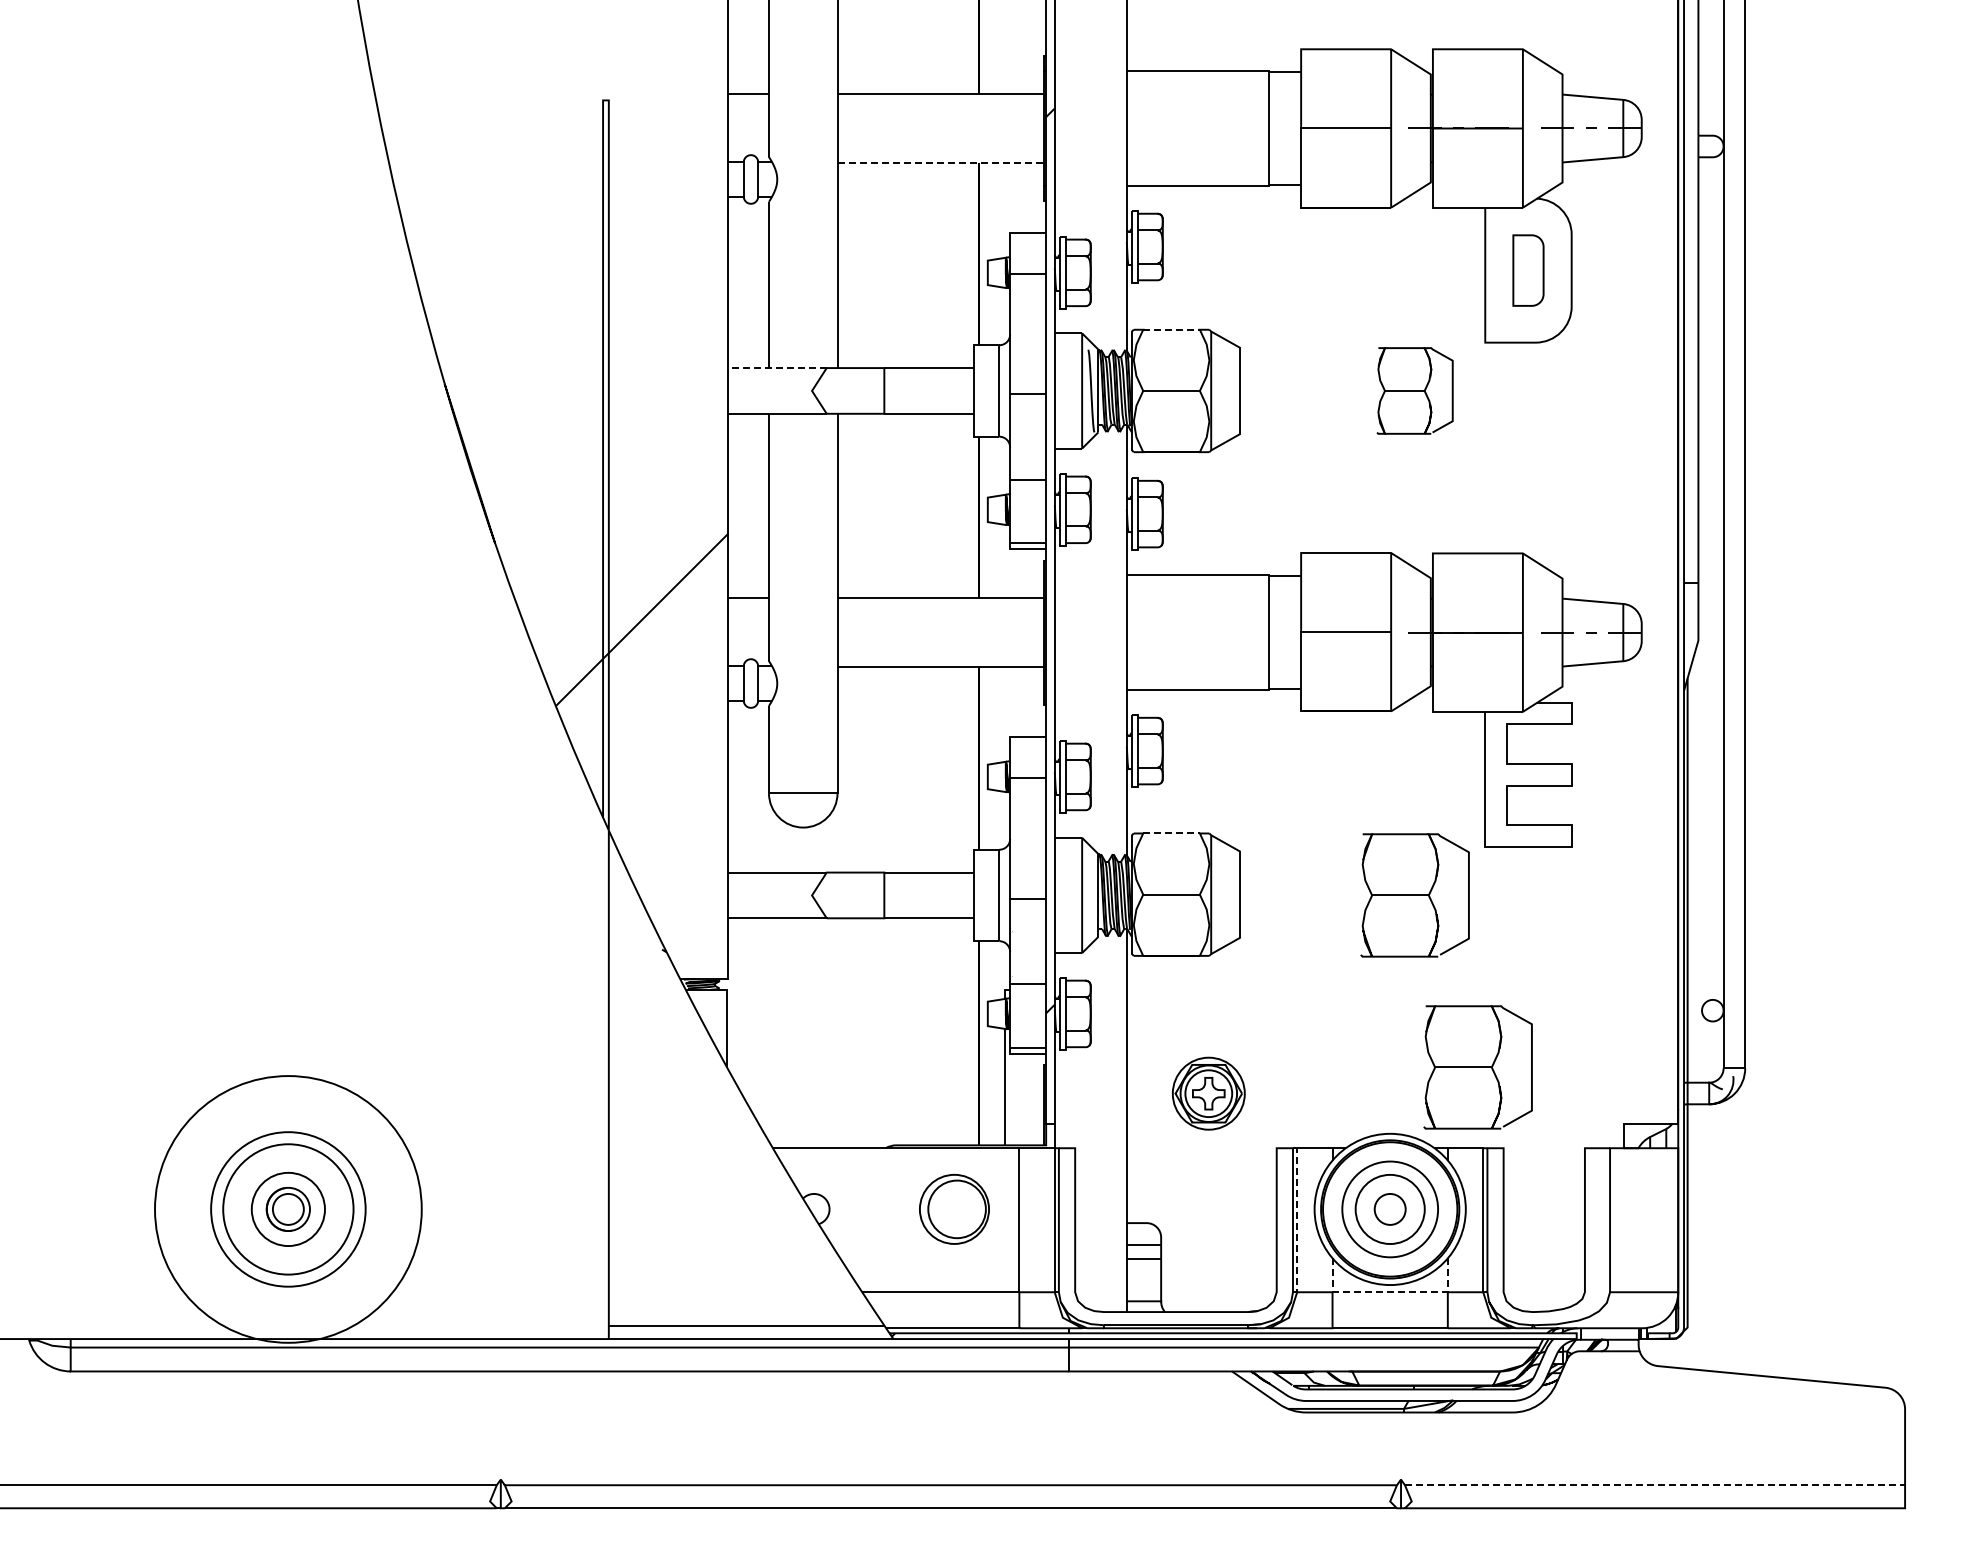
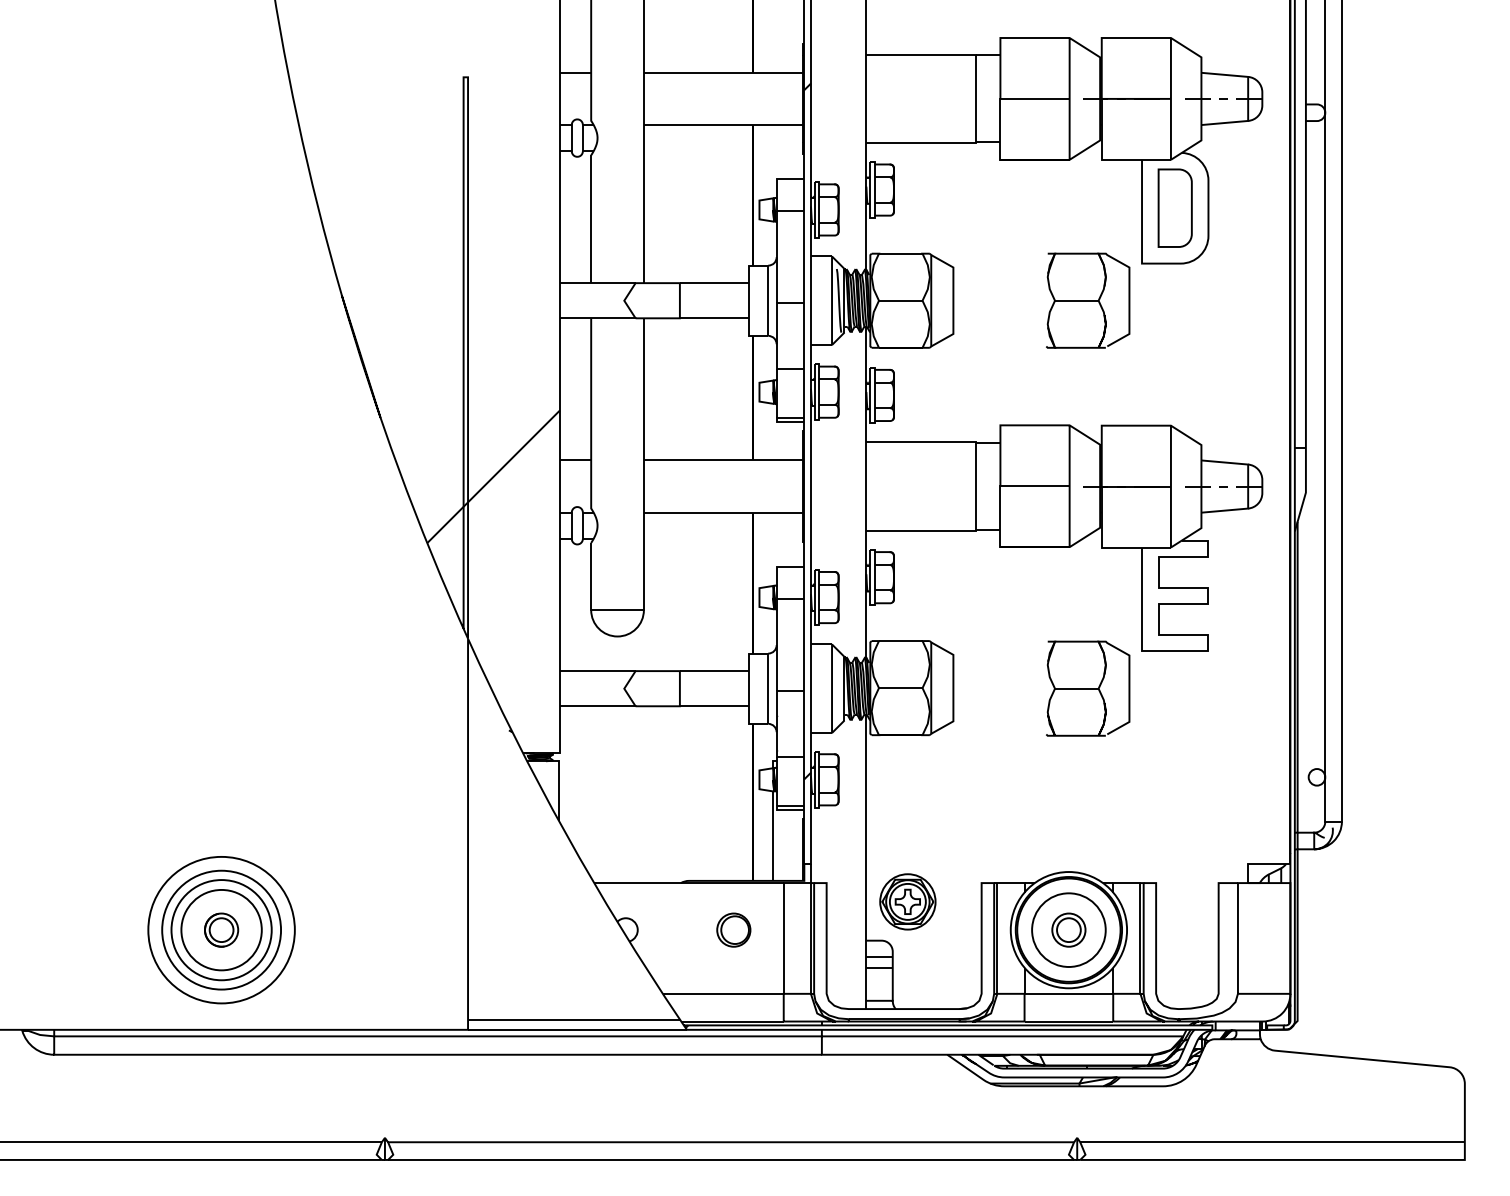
line: (941, 162) -> (723, 125), dashed -> solid
part: (1528, 270) -> (1175, 208), size x1.43
line: (1172, 329) -> (901, 253), dashed -> solid
line: (777, 368) -> (597, 283), dashed -> solid
part: (1414, 390) -> (1087, 300), size x1.43
line: (1172, 833) -> (901, 641), dashed -> solid
part: (1477, 1067) -> (1136, 821), removed
part: (1208, 1093) -> (907, 901), moved
circle: (288, 1209) -> (221, 930), size x0.71
circle: (288, 1209) -> (221, 930), size x1.43
part: (954, 1209) -> (733, 930), size x0.62
circle: (1389, 1209) -> (1068, 930), size x0.62
line: (1297, 1222) -> (997, 940), dashed -> solid
line: (1390, 1292) -> (1069, 994), dashed -> solid
line: (1655, 1485) -> (1272, 1142), dashed -> solid

